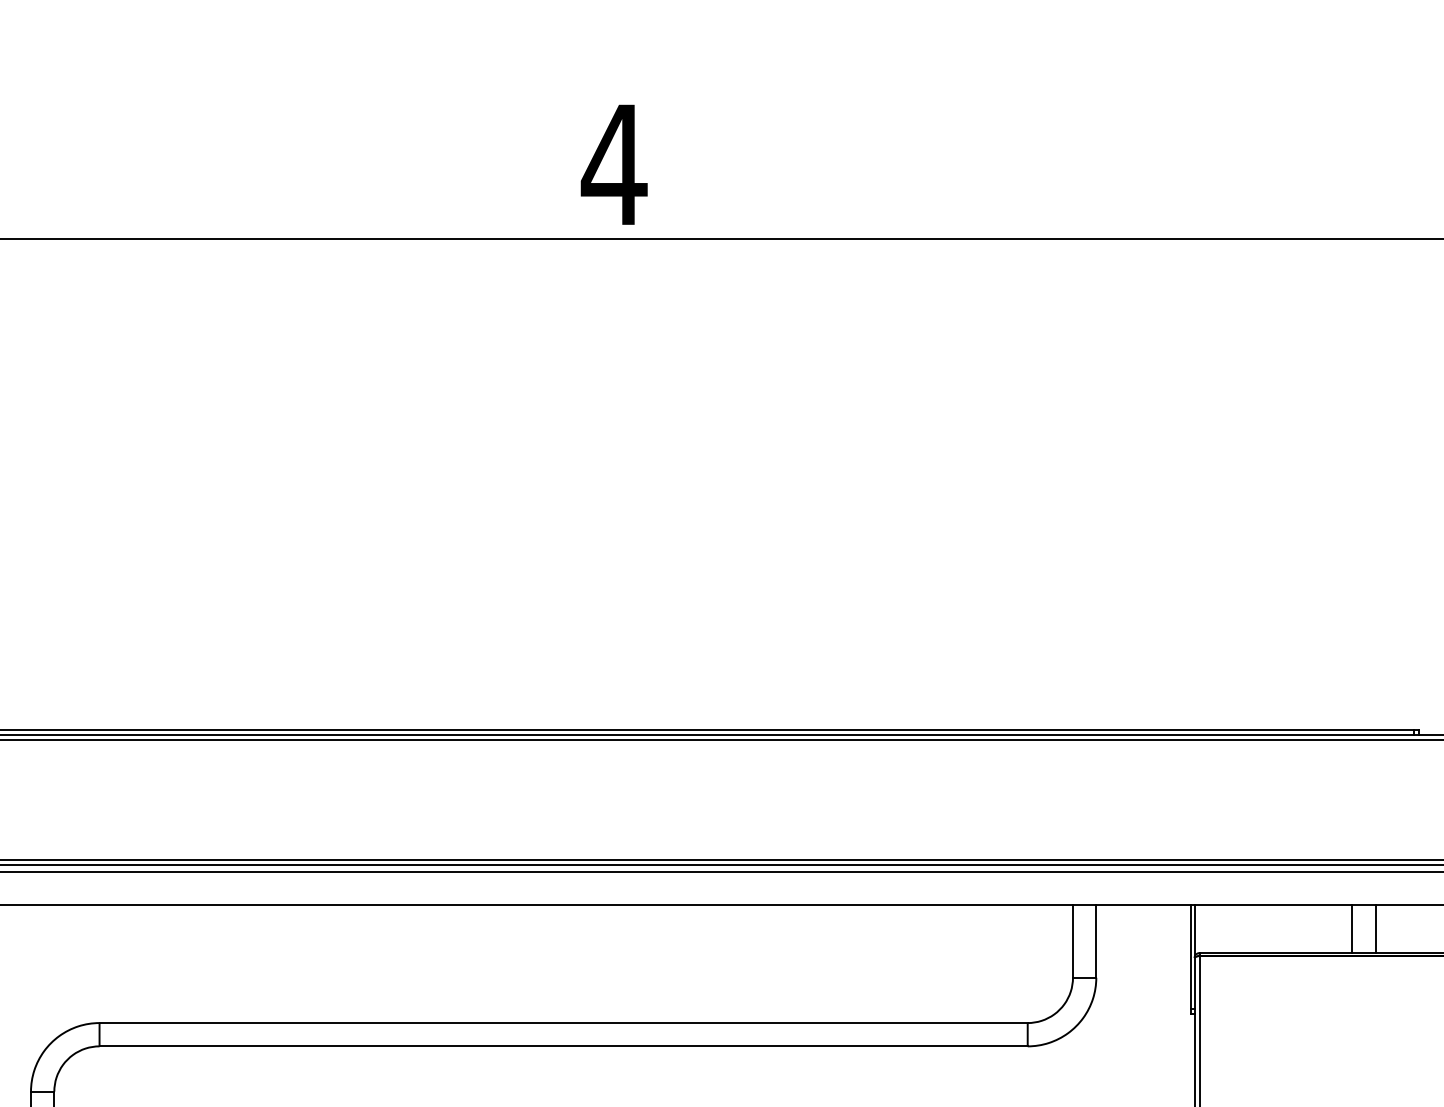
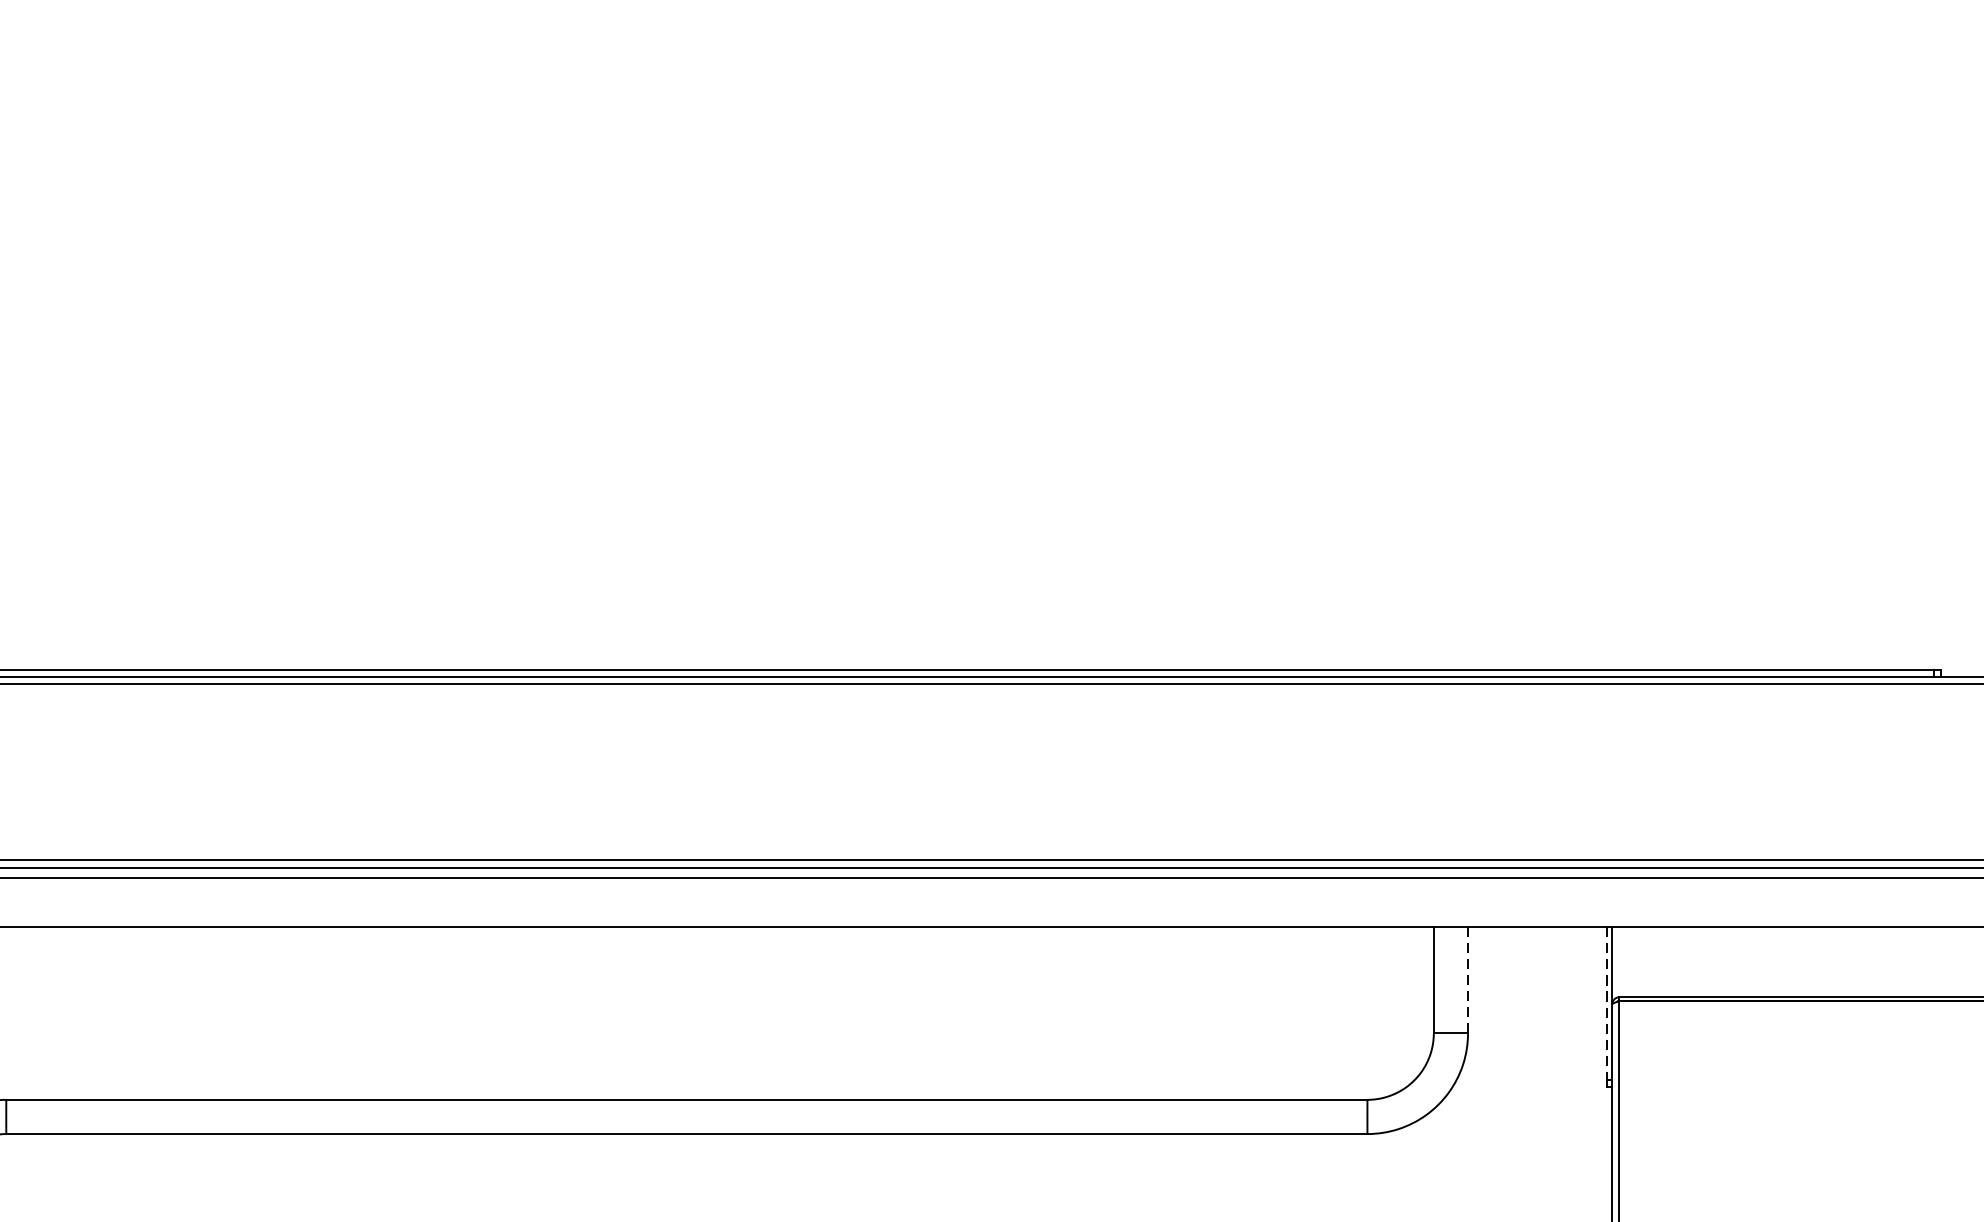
line: (1351, 929) -> (1842, 962), removed
line: (1376, 929) -> (1878, 962), removed
line: (1096, 940) -> (1468, 978), solid -> dashed
line: (1190, 957) -> (1606, 1003), solid -> dashed

